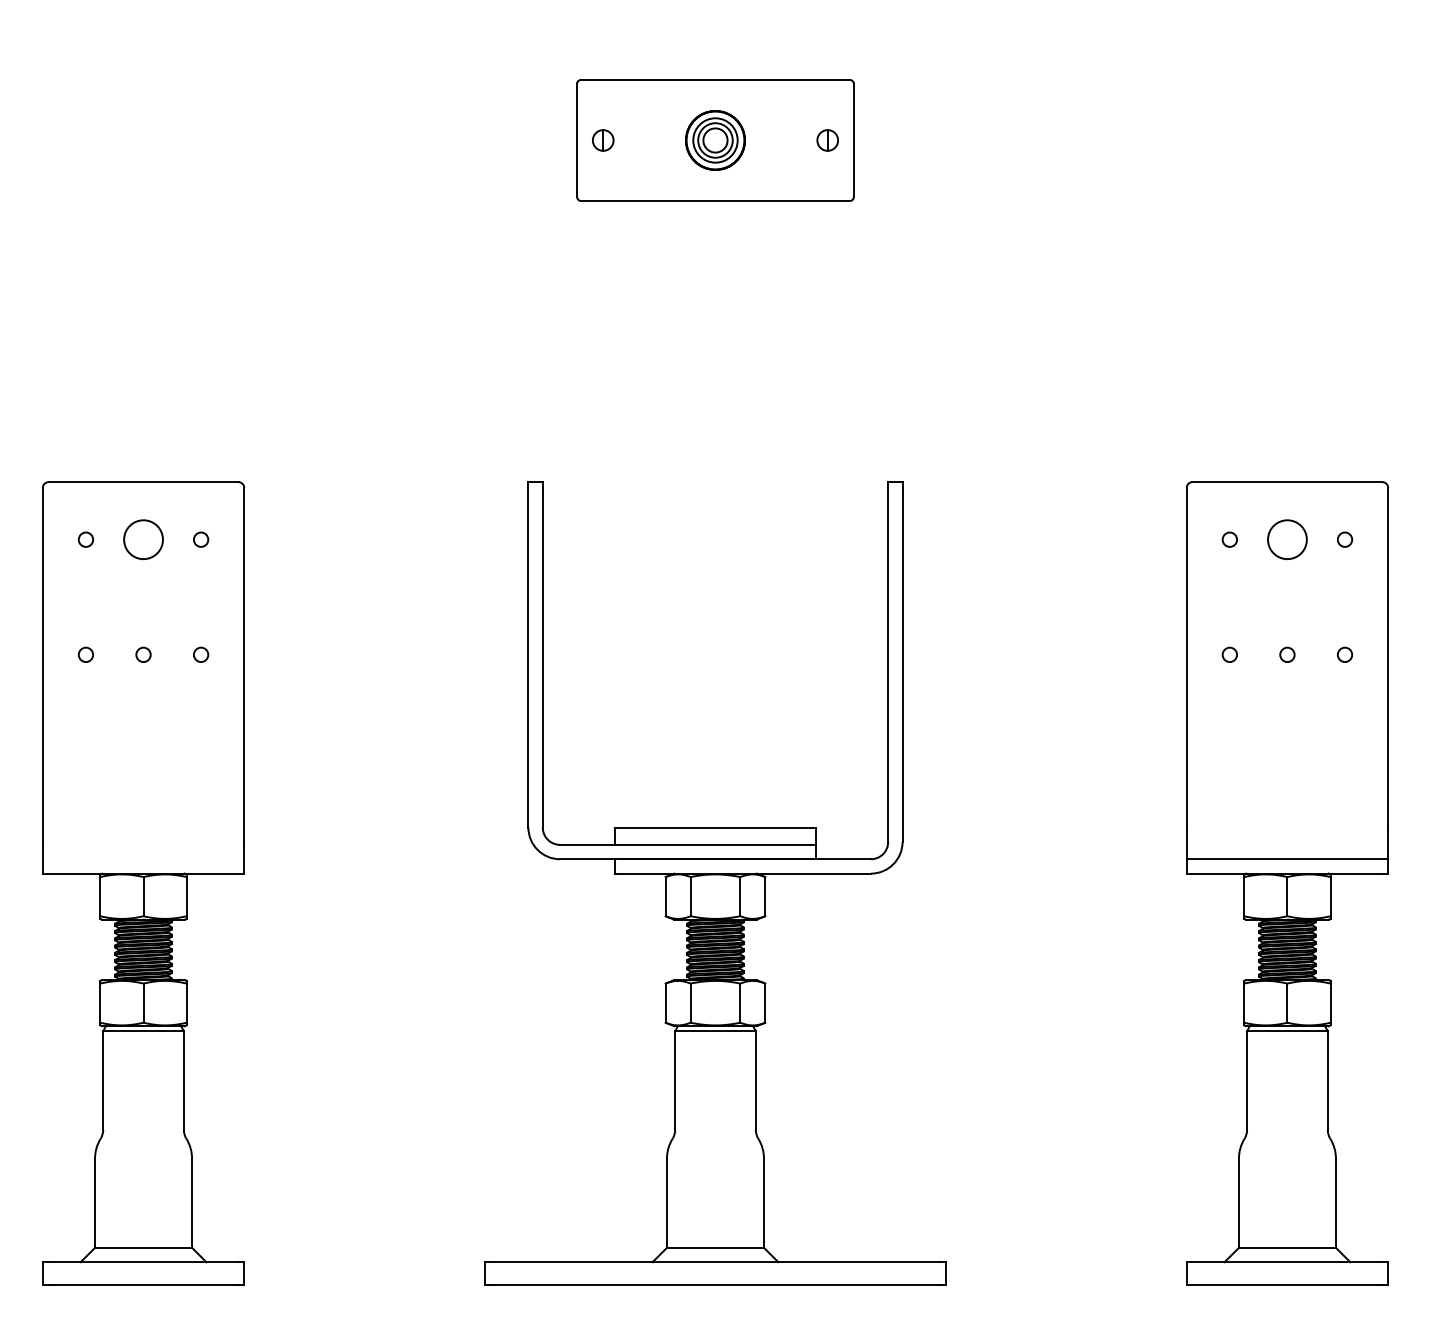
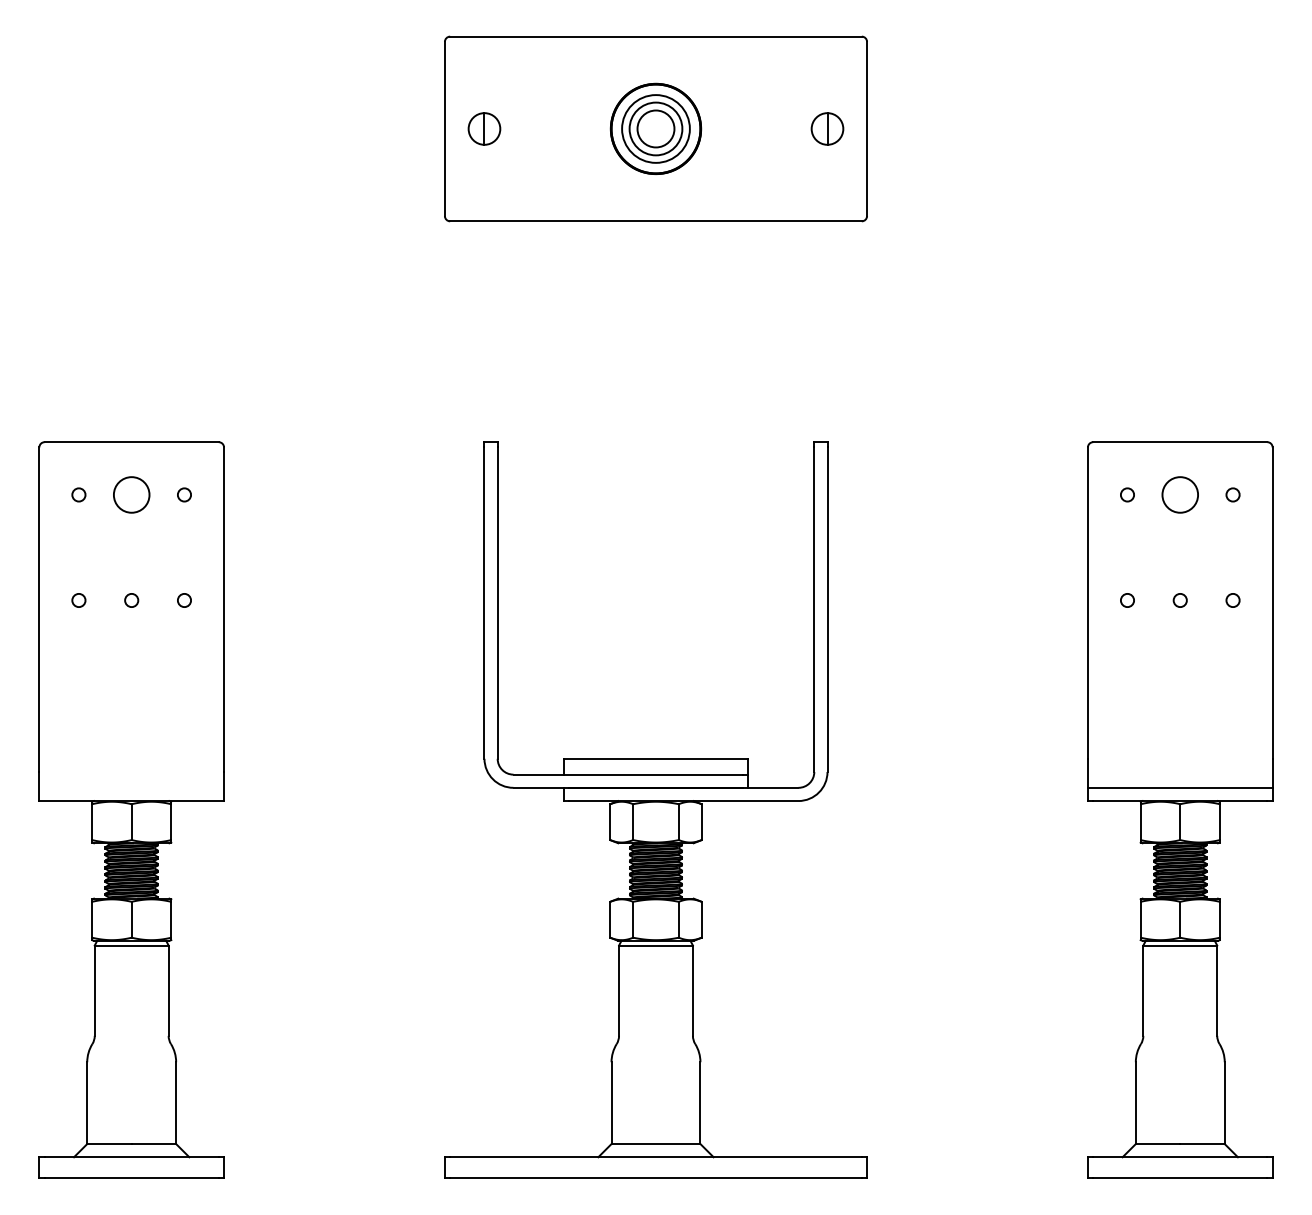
part: (714, 139) -> (655, 128), size x1.67

